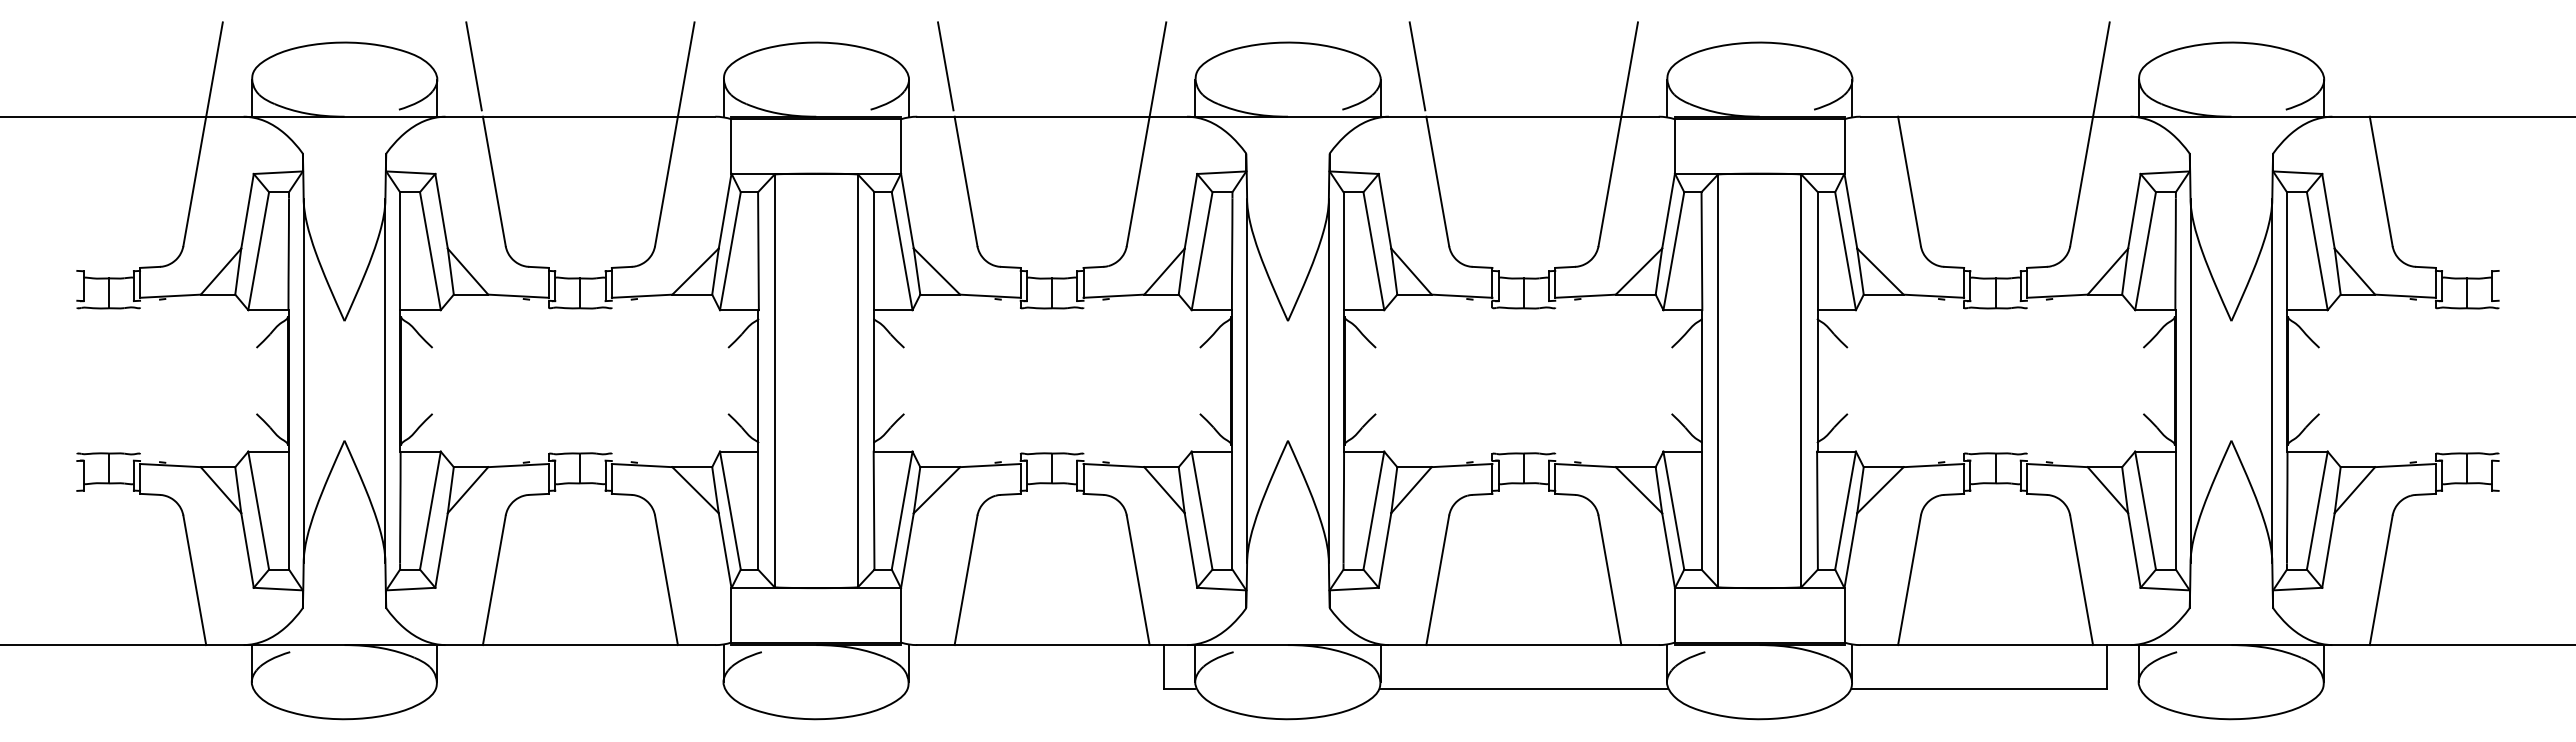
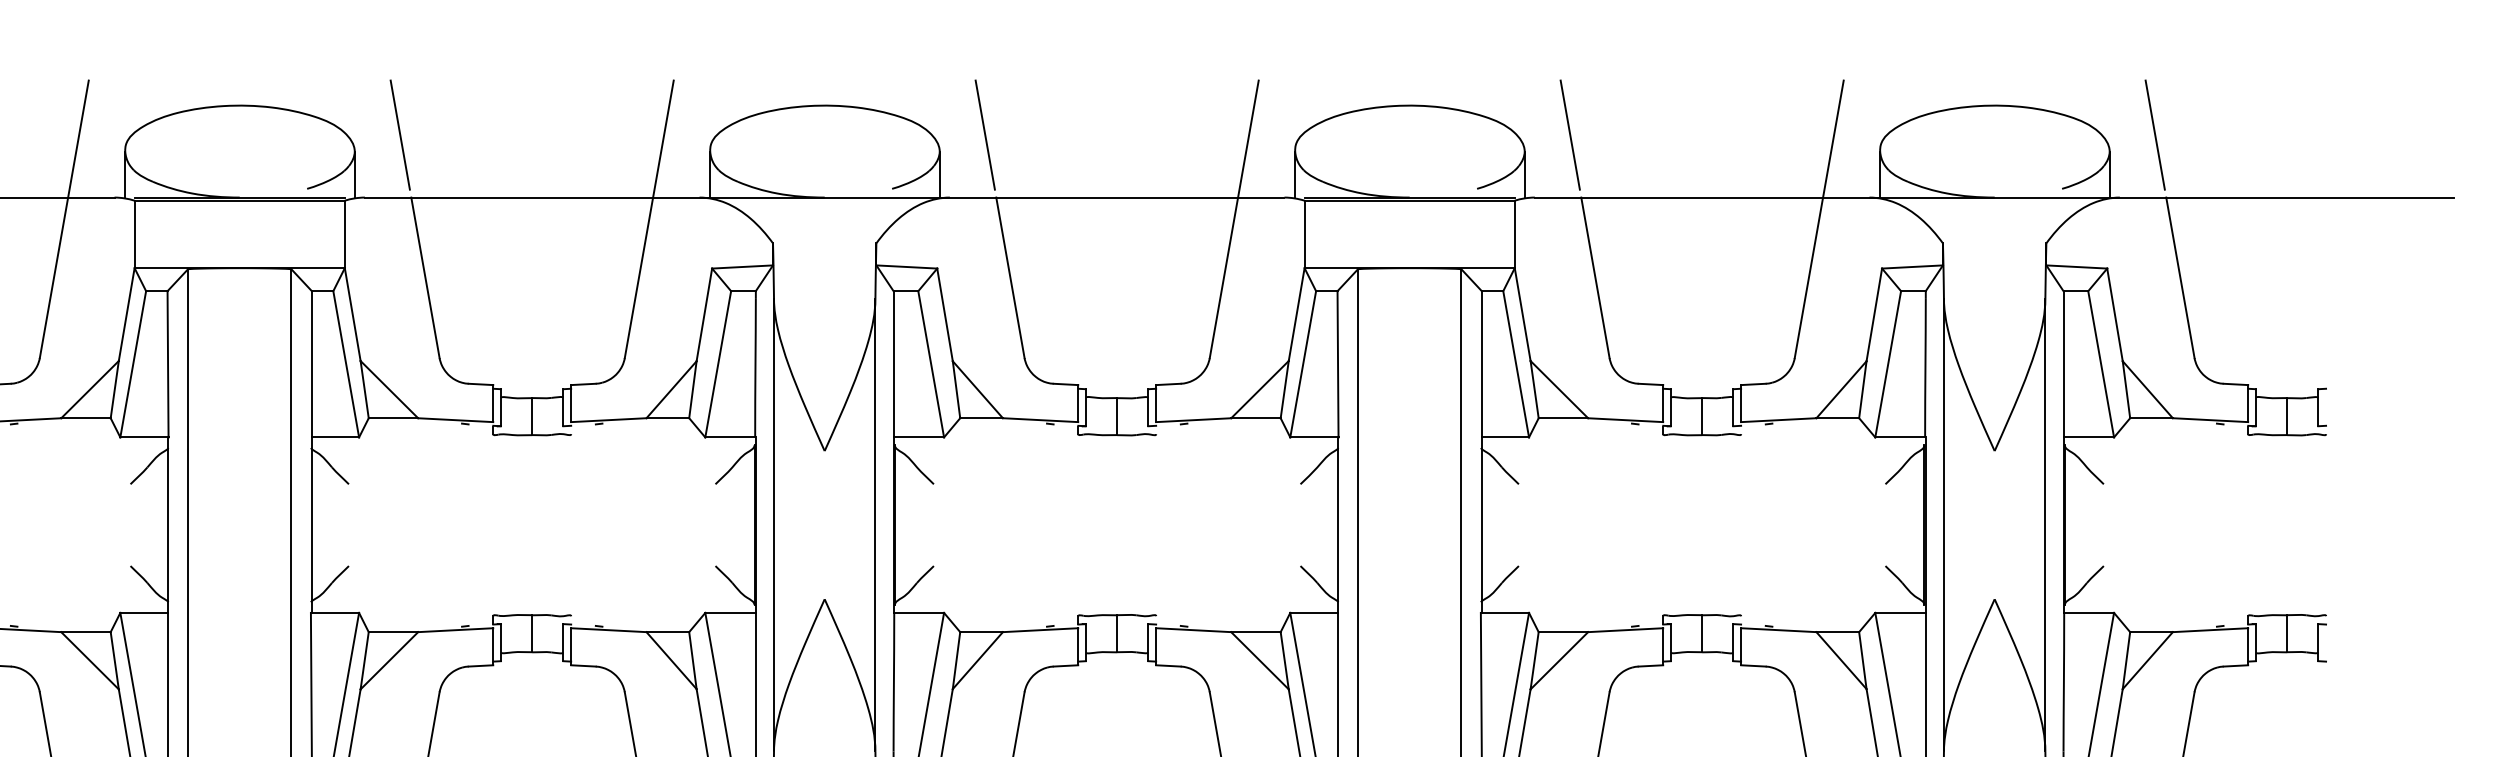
line: (1888, 66) -> (1569, 135), added
line: (2360, 66) -> (2154, 135), added

